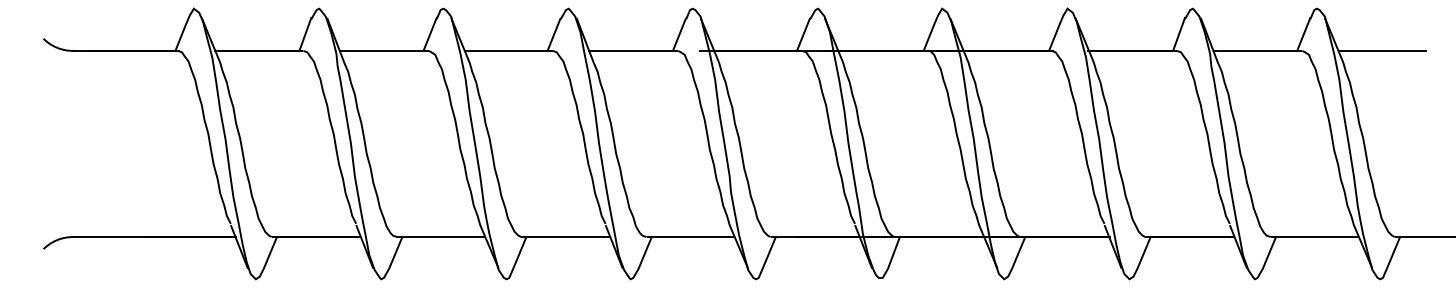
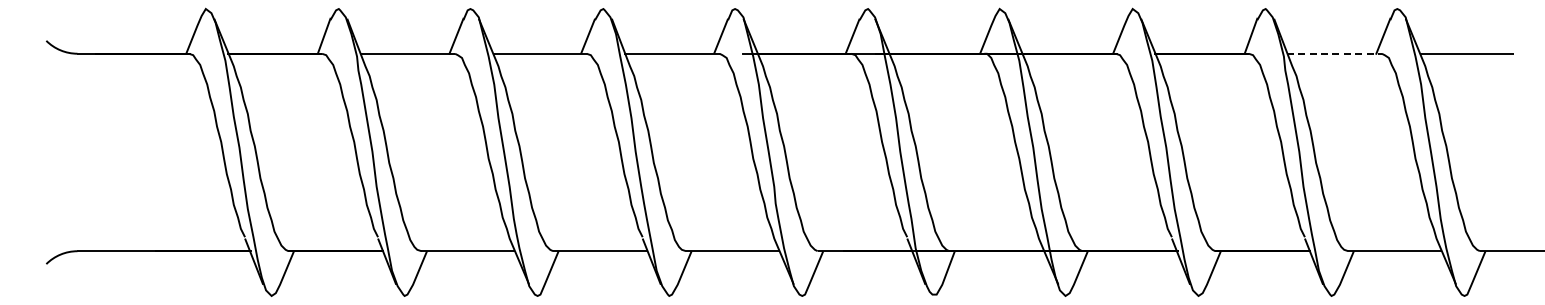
line: (1257, 50) -> (1334, 53), solid -> dashed

